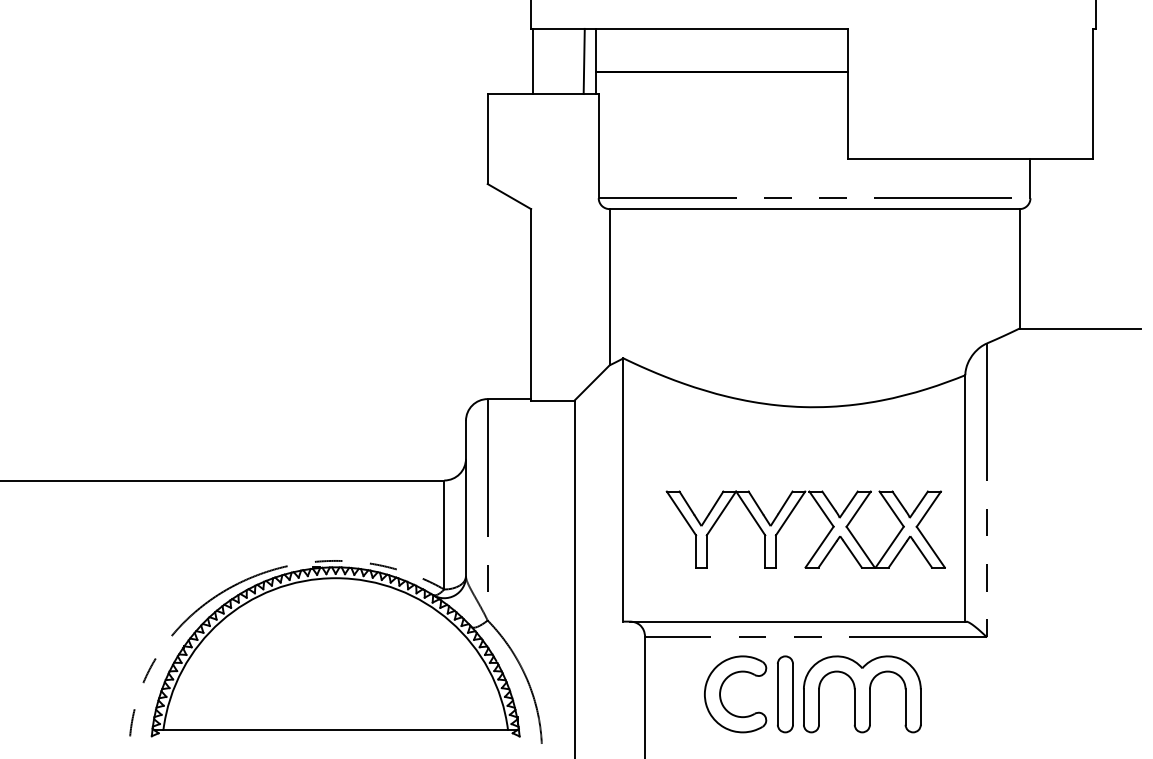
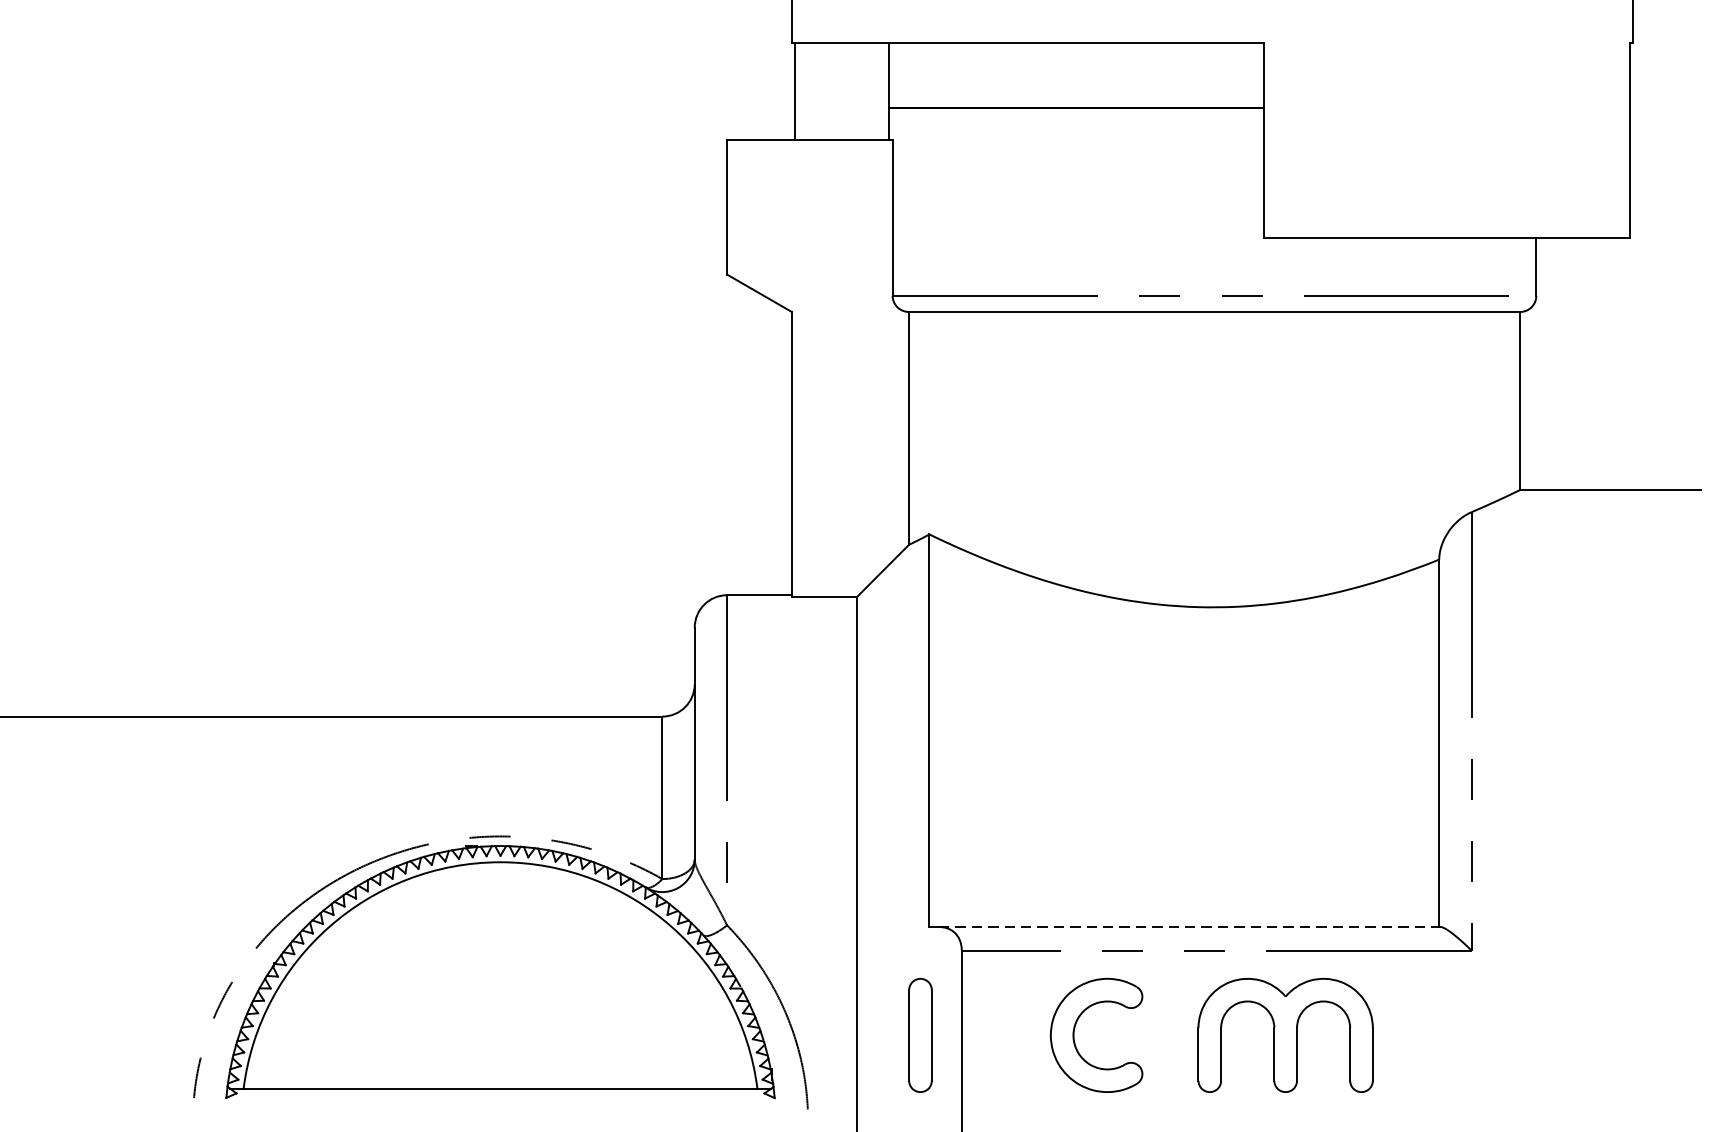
line: (583, 61) -> (869, 91), removed
part: (789, 517) -> (1177, 771), removed
line: (798, 621) -> (1190, 926), solid -> dashed
part: (785, 694) -> (920, 1035), moved

